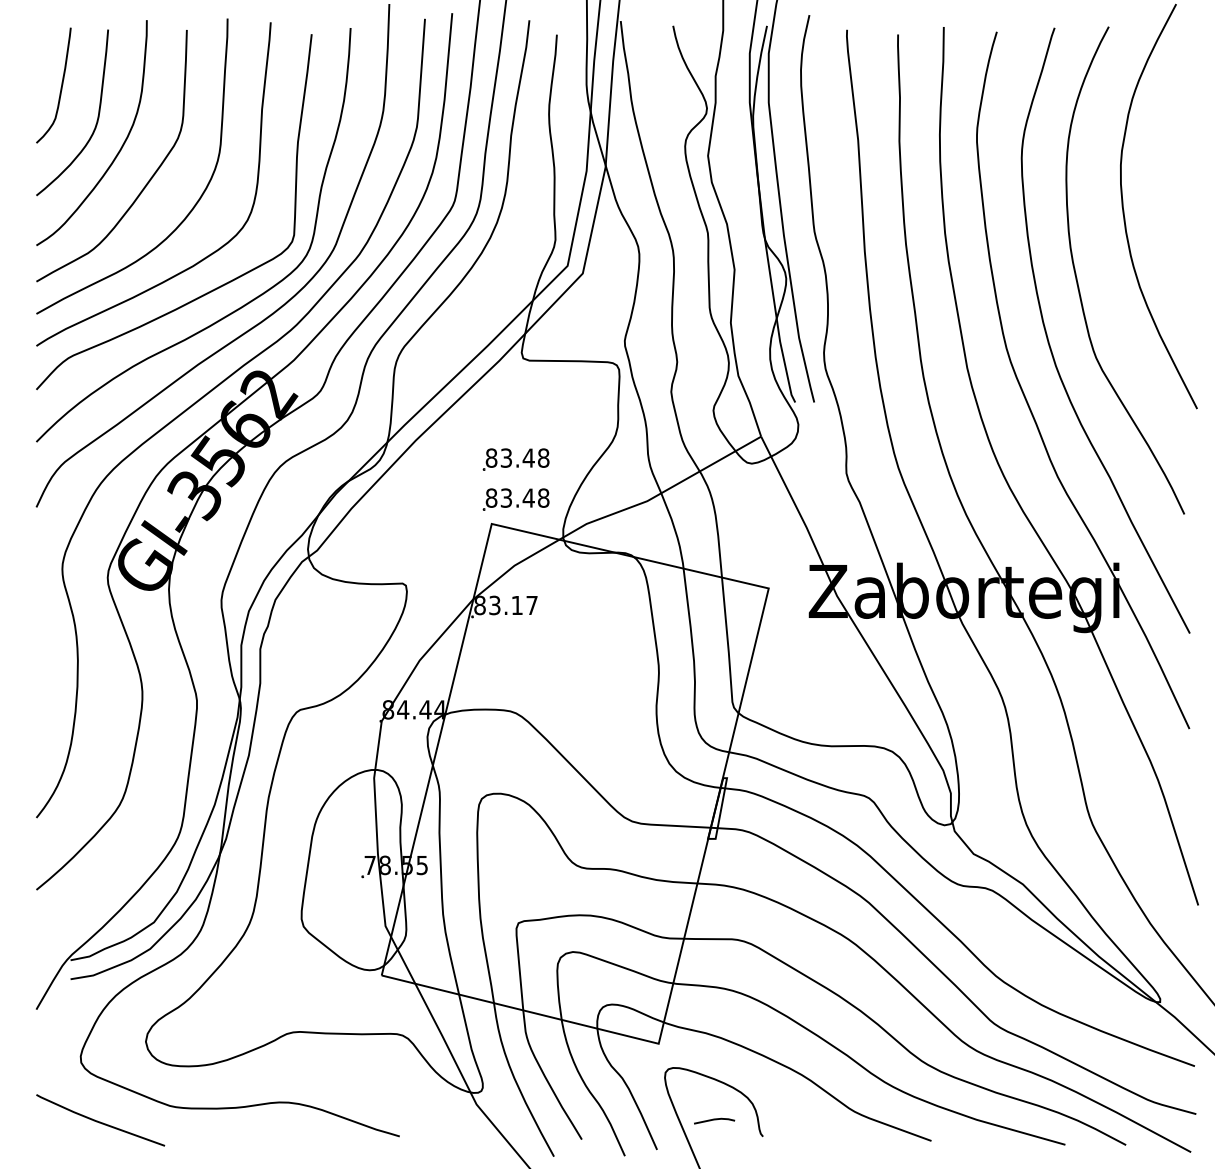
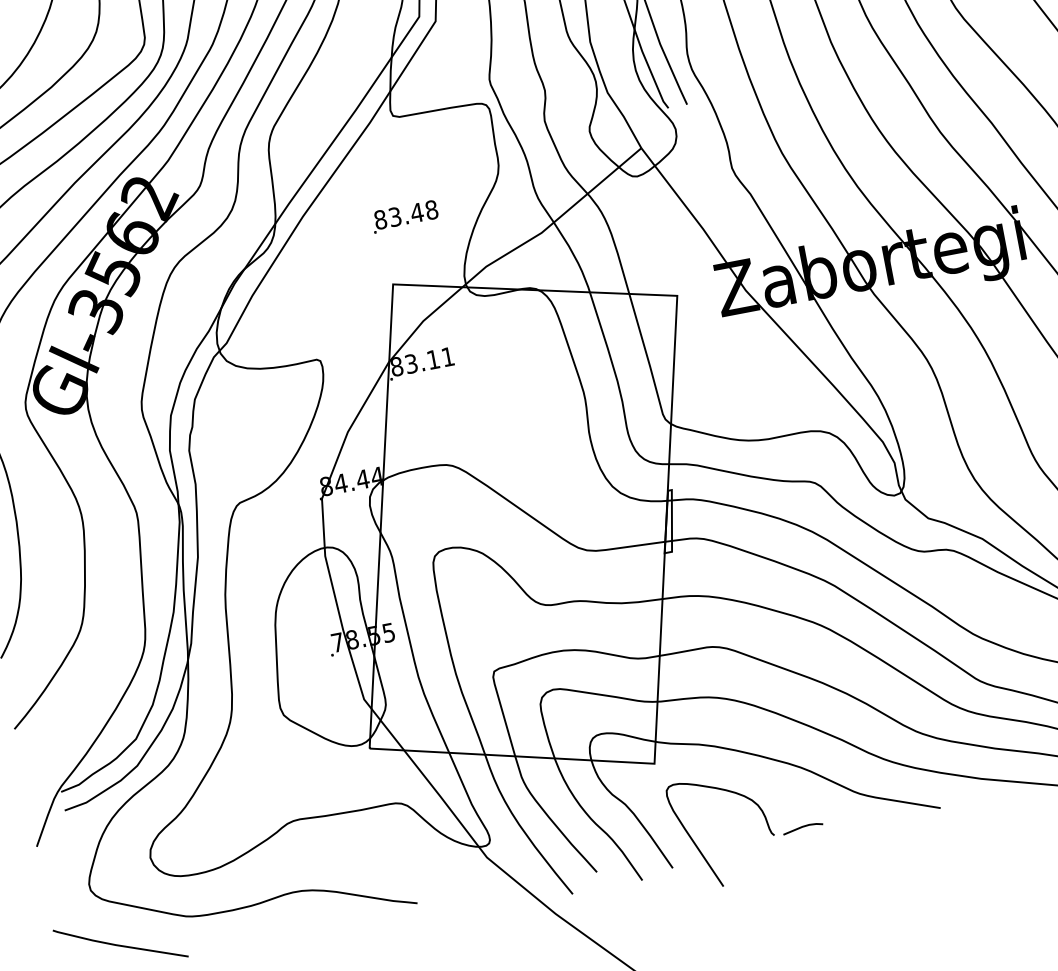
part: (515, 499) -> (411, 255), removed
text: (531, 605) -> (447, 357), 83.17 -> 83.11
line: (714, 1120) -> (802, 827), moved

